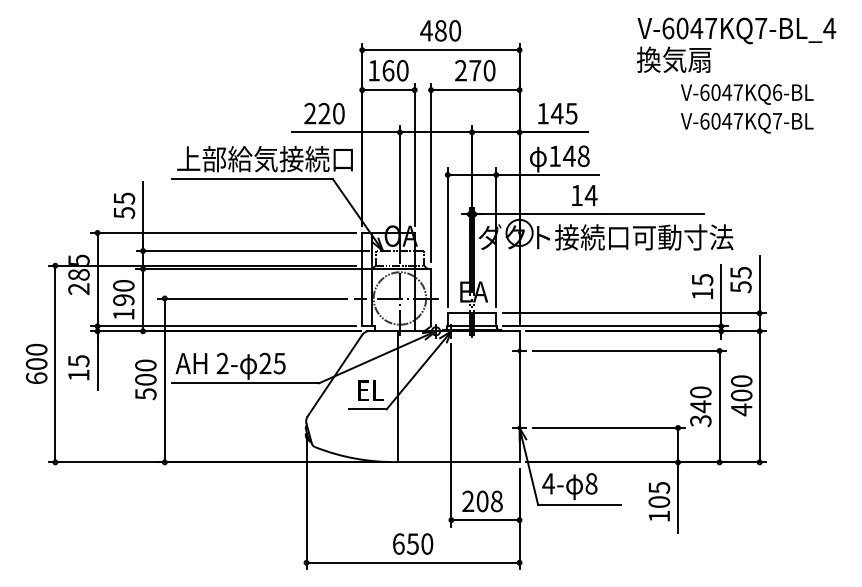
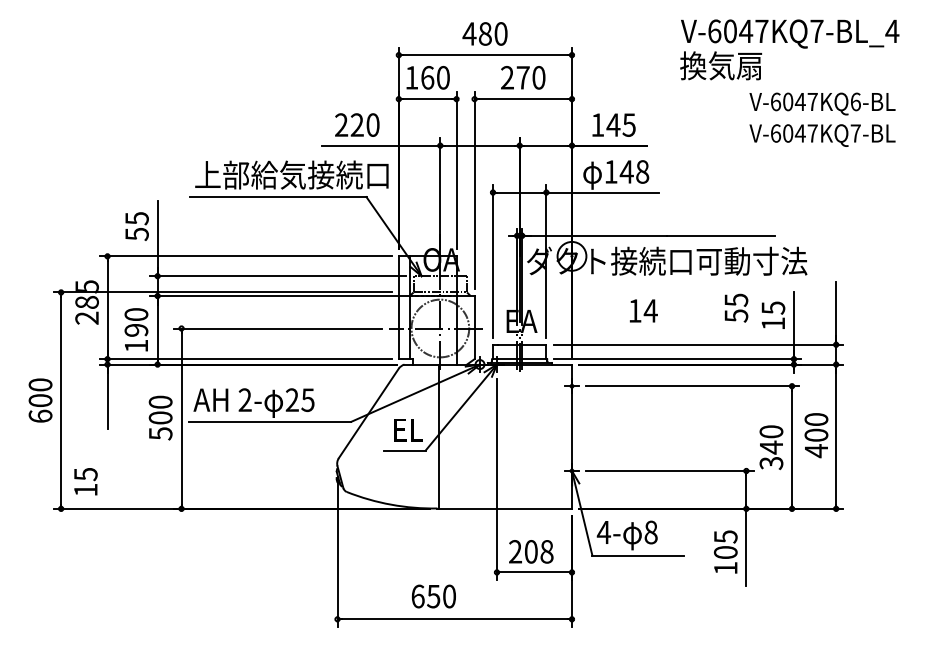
text: (736, 44) -> (789, 48), moved
text: (584, 195) -> (643, 310), moved
text: (740, 280) -> (735, 308), moved
text: (78, 367) -> (85, 481), moved
text: (413, 543) -> (434, 595), moved

